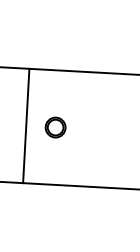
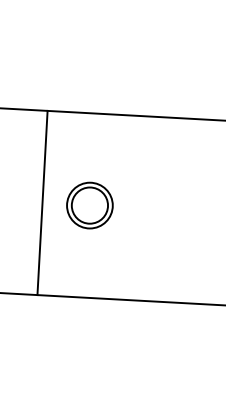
part: (55, 127) -> (89, 205), size x1.43

